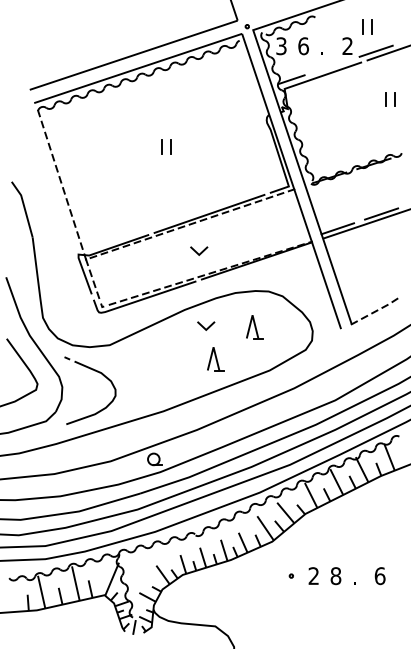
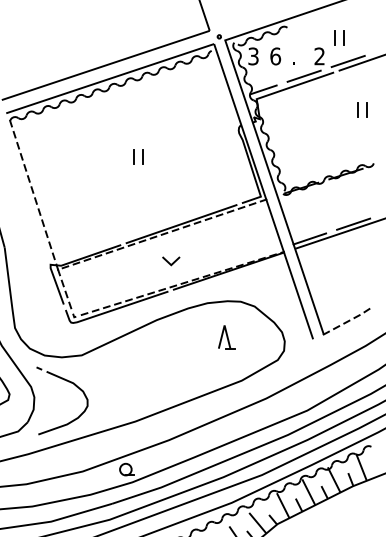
line: (331, 65) -> (303, 75), added
line: (208, 326) -> (180, 336), removed
part: (215, 359) -> (187, 369), removed

